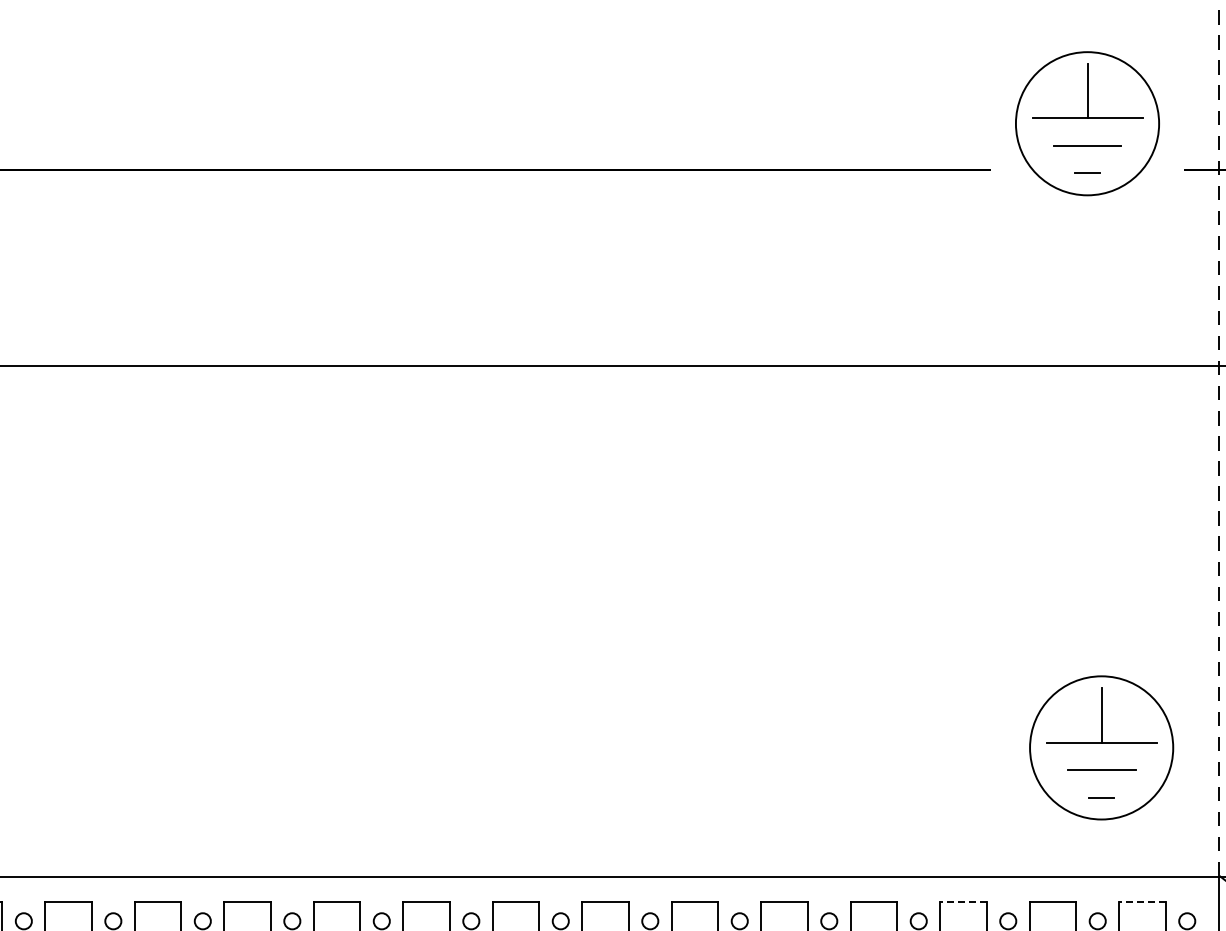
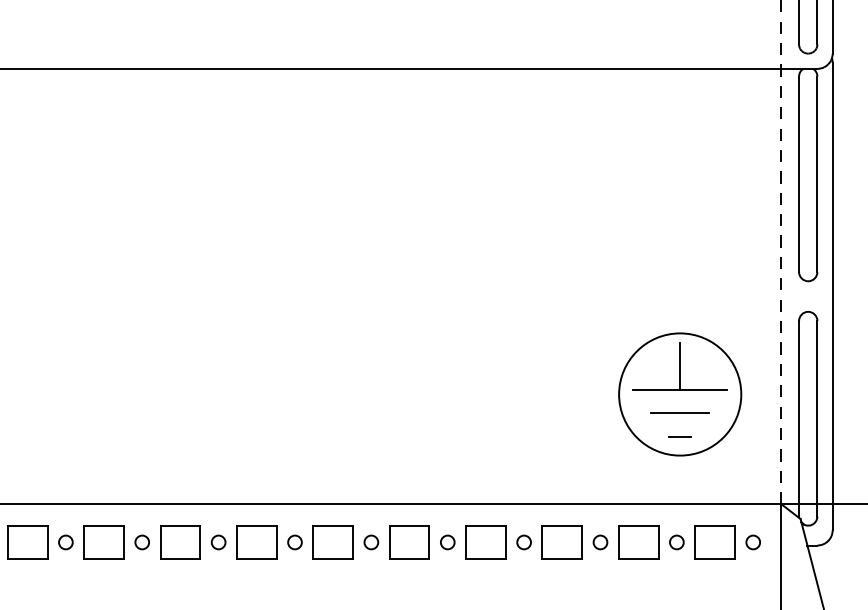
line: (963, 901) -> (562, 525), dashed -> solid
line: (1142, 901) -> (715, 525), dashed -> solid

